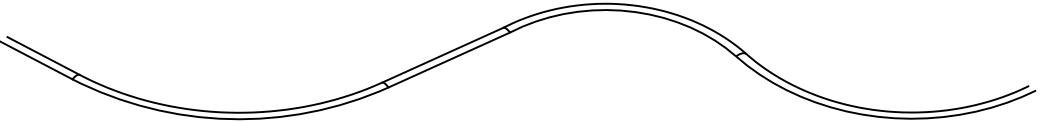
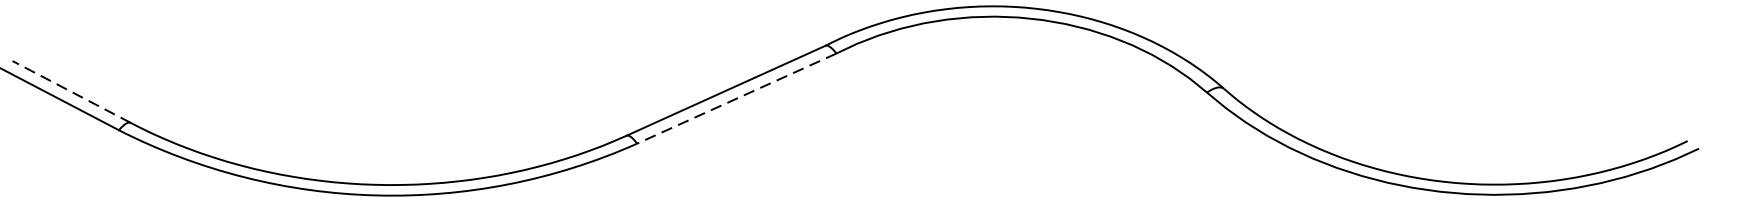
line: (43, 55) -> (71, 91), solid -> dashed
line: (449, 60) -> (737, 99), solid -> dashed

